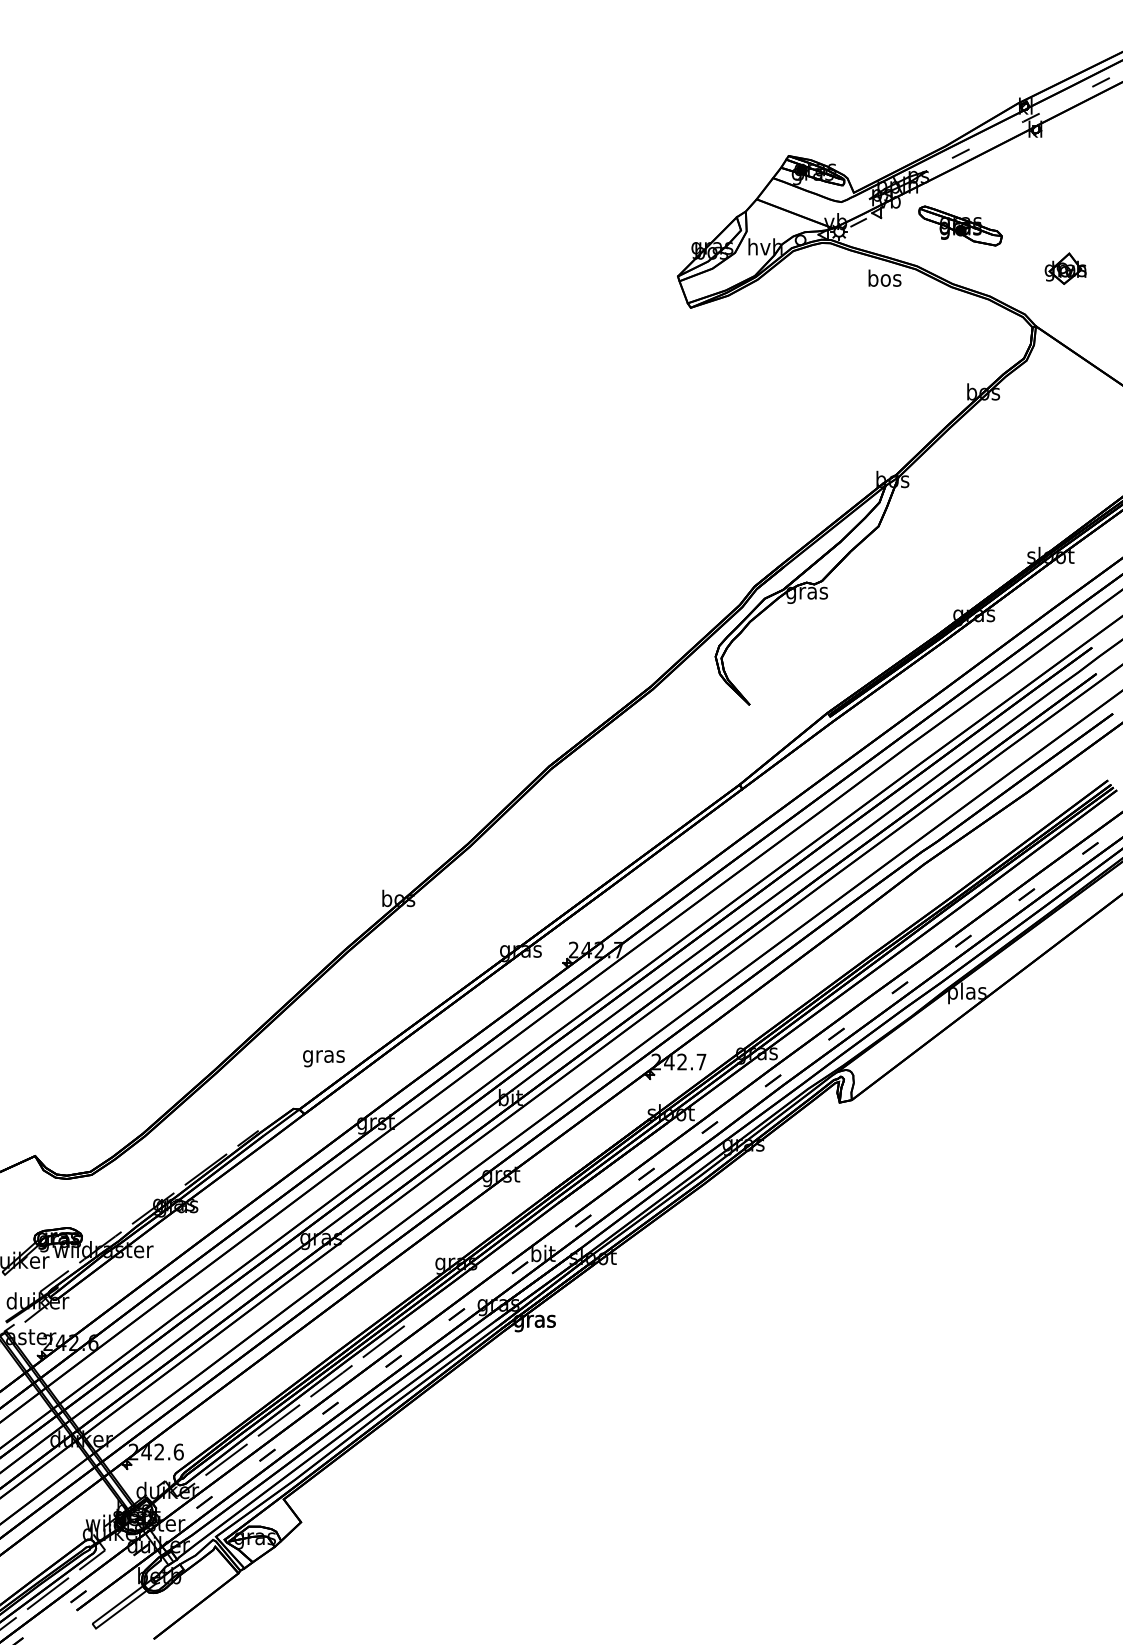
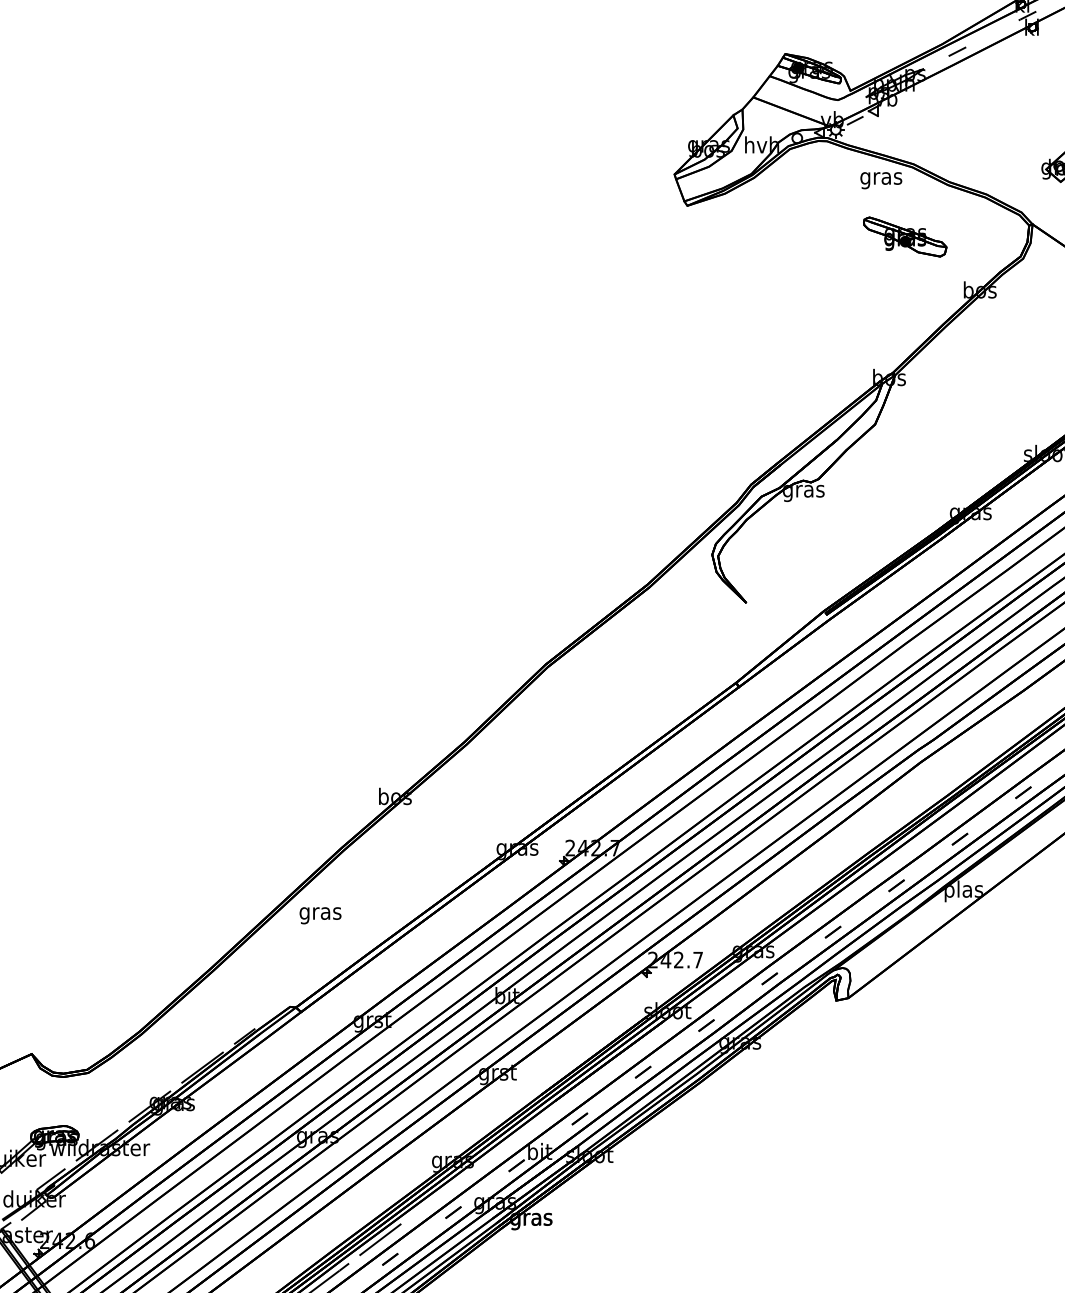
part: (960, 225) -> (905, 236), moved
text: (884, 280) -> (881, 178), bos -> gras
text: (323, 1058) -> (320, 915), moved

